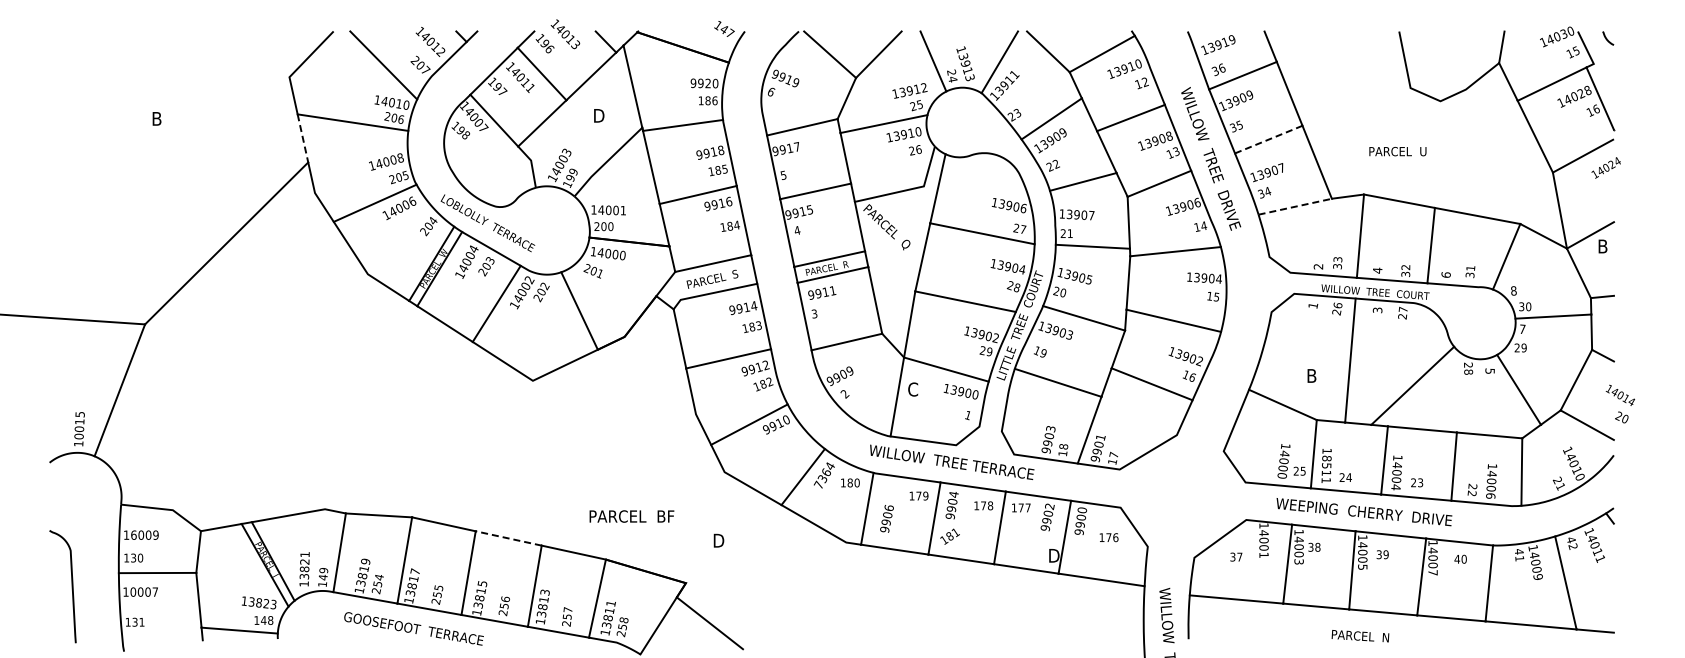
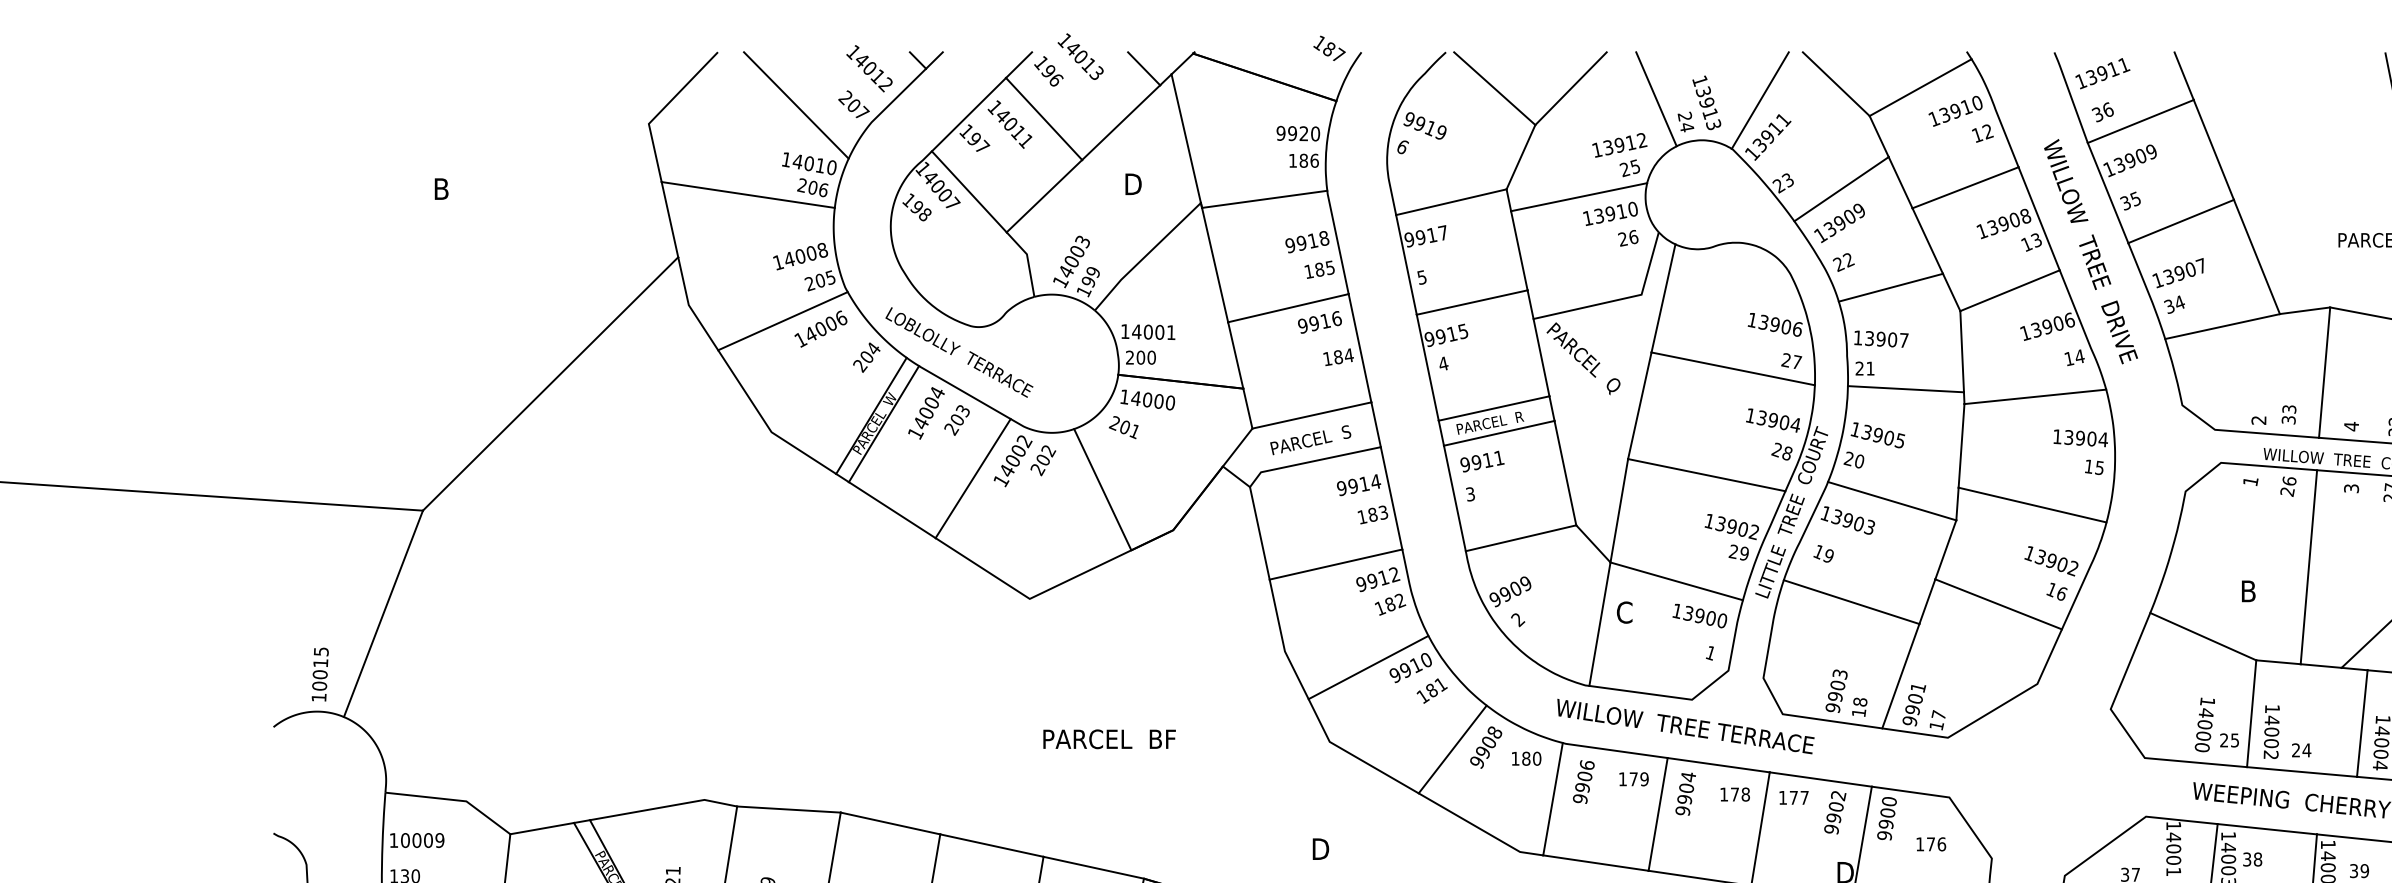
text: (724, 29) -> (1329, 49), 147 -> 187
text: (1232, 39) -> (2124, 64), 13919 -> 13911
line: (302, 138) -> (669, 219), dashed -> solid
line: (1269, 139) -> (2182, 221), dashed -> solid
line: (1295, 206) -> (2222, 326), dashed -> solid
text: (1326, 469) -> (2271, 737), 18511 -> 14002
text: (823, 475) -> (1484, 747), 7364 -> 9908
text: (631, 516) -> (1108, 739), moved
text: (886, 518) -> (1583, 781), moved
text: (133, 534) -> (404, 839), 16009 -> 10009
text: (949, 536) -> (1431, 690), moved
line: (508, 538) -> (991, 845), dashed -> solid

